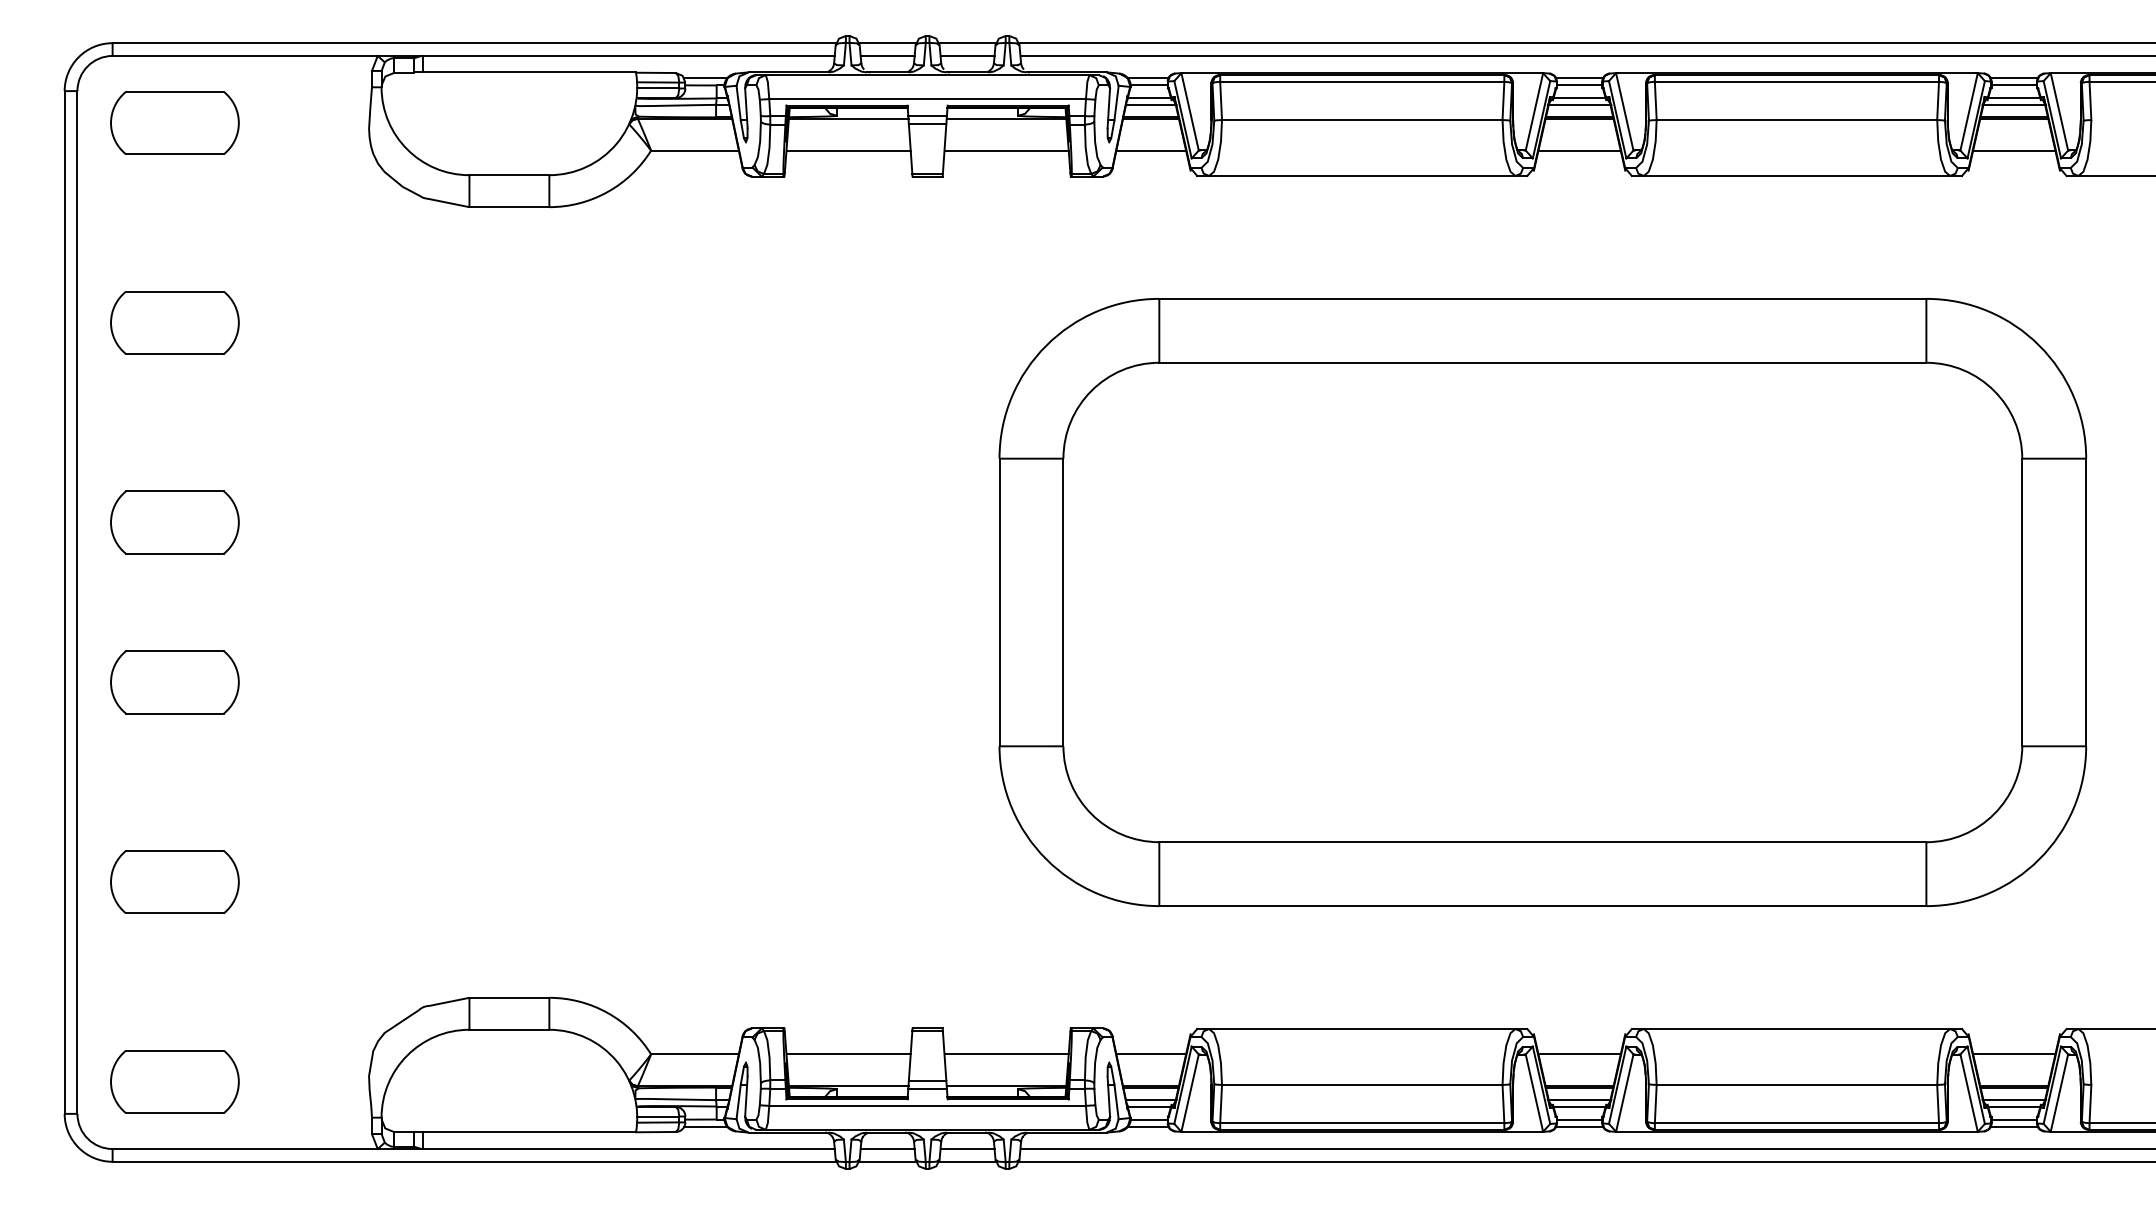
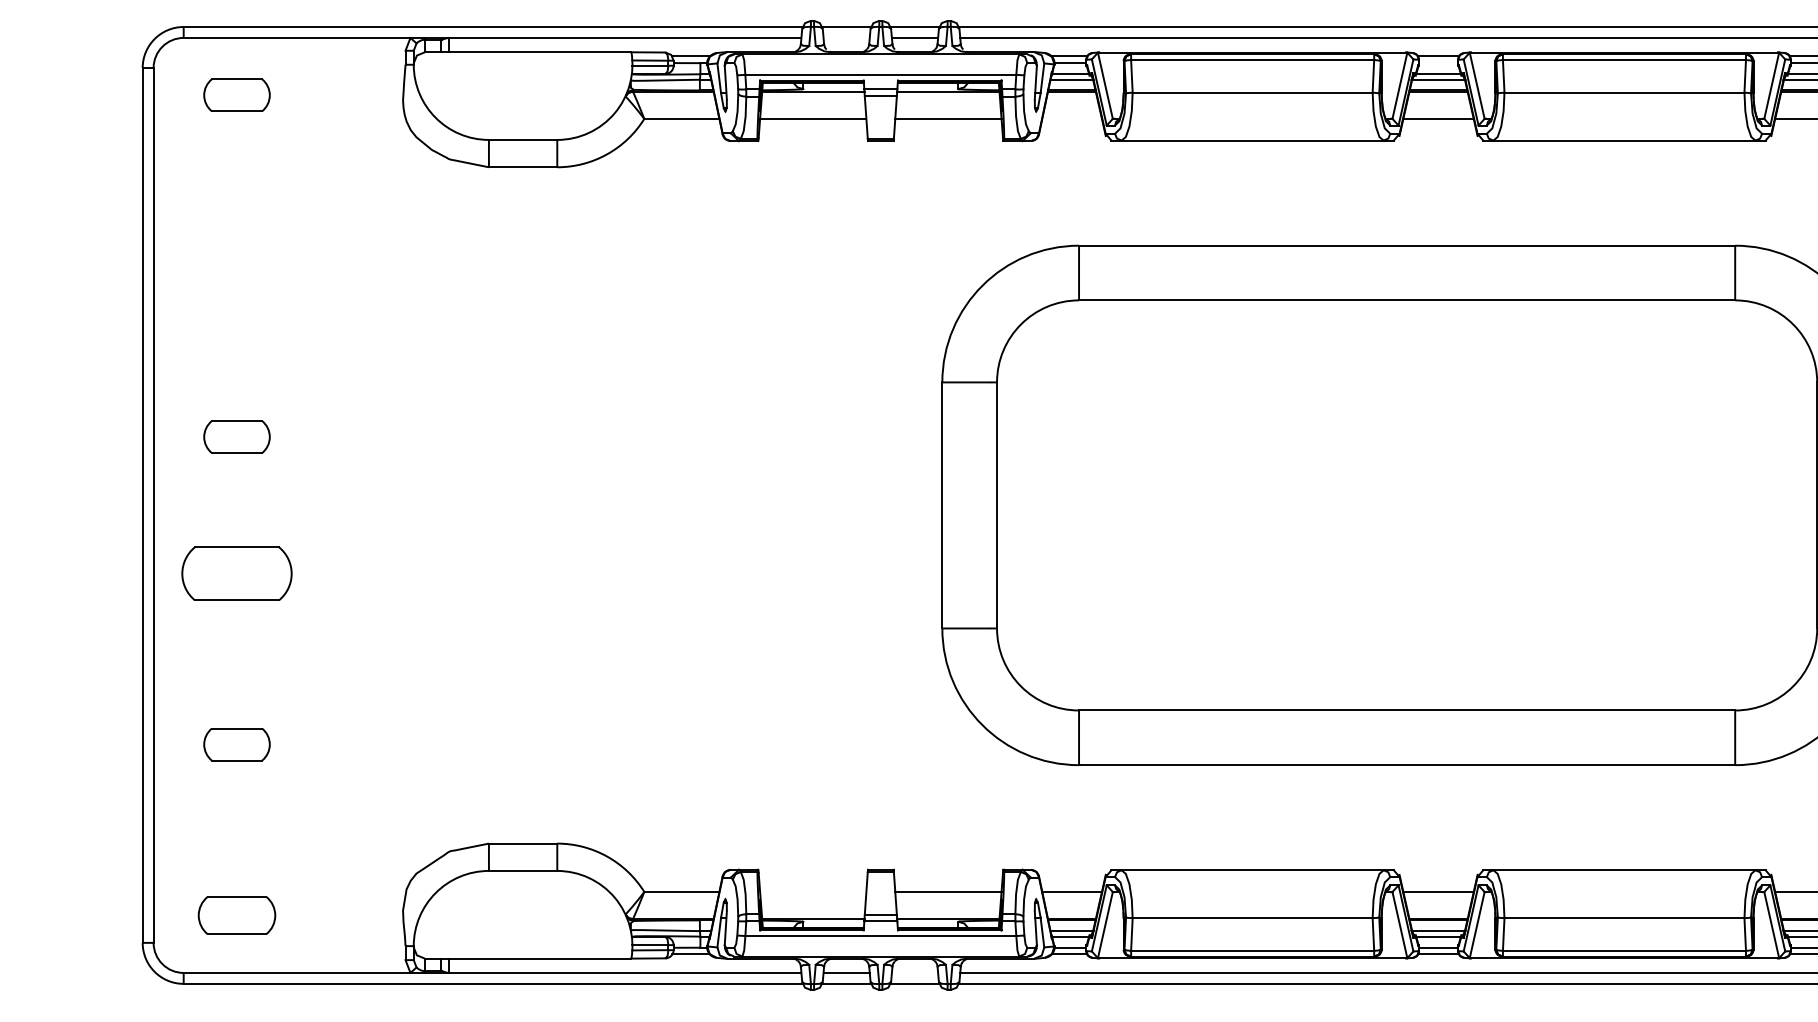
line: (887, 55) -> (846, 37), removed
line: (1579, 85) -> (1438, 63), removed
part: (174, 122) -> (236, 94), size x0.6
line: (1151, 150) -> (1072, 118), removed
part: (174, 322) -> (236, 265), removed
part: (174, 522) -> (236, 437), size x0.6
part: (174, 881) -> (236, 744), size x0.6
line: (848, 1054) -> (813, 892), removed
part: (174, 1081) -> (236, 915), size x0.7
line: (967, 1149) -> (914, 973), removed

